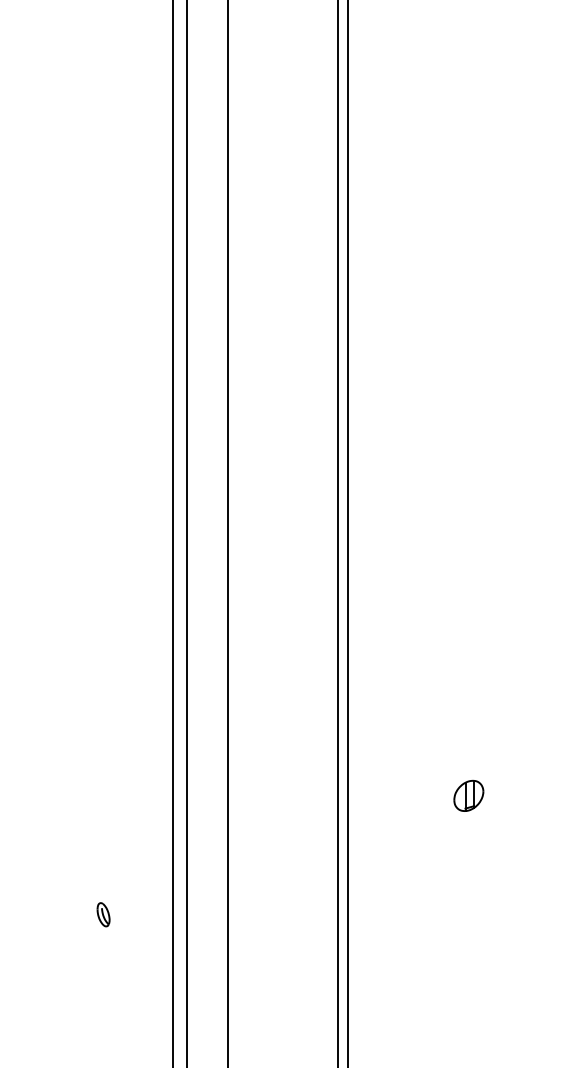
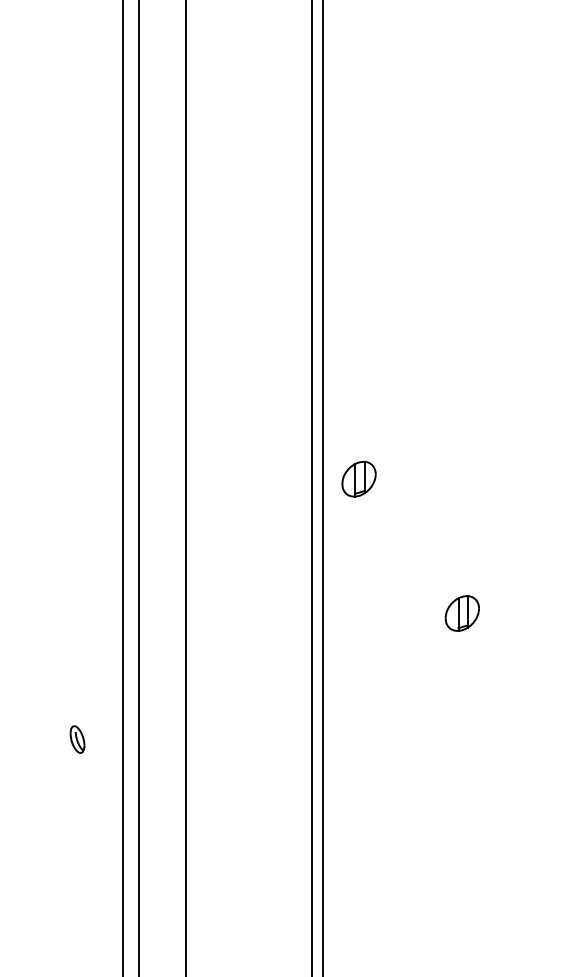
part: (378, 678) -> (358, 478), added
part: (103, 914) -> (77, 739), moved

